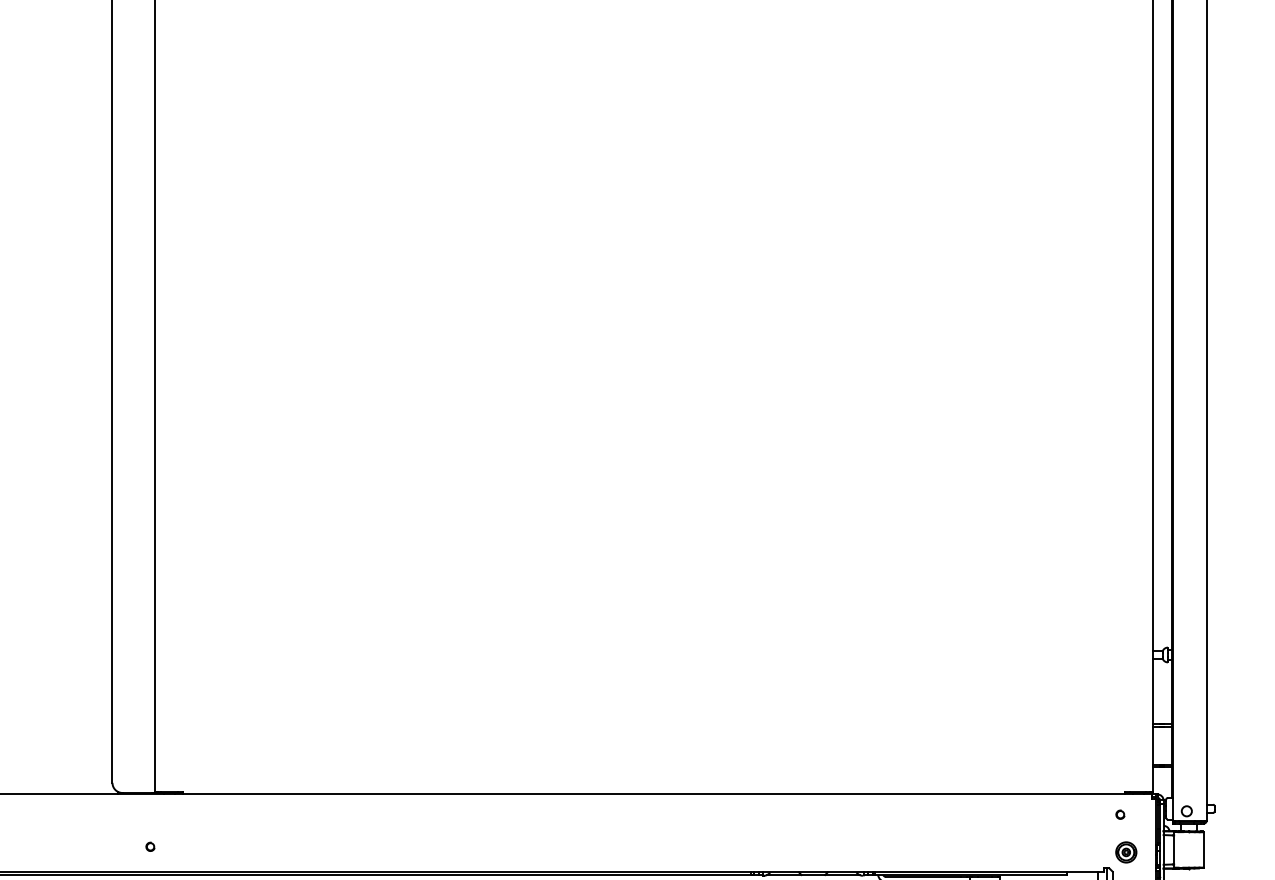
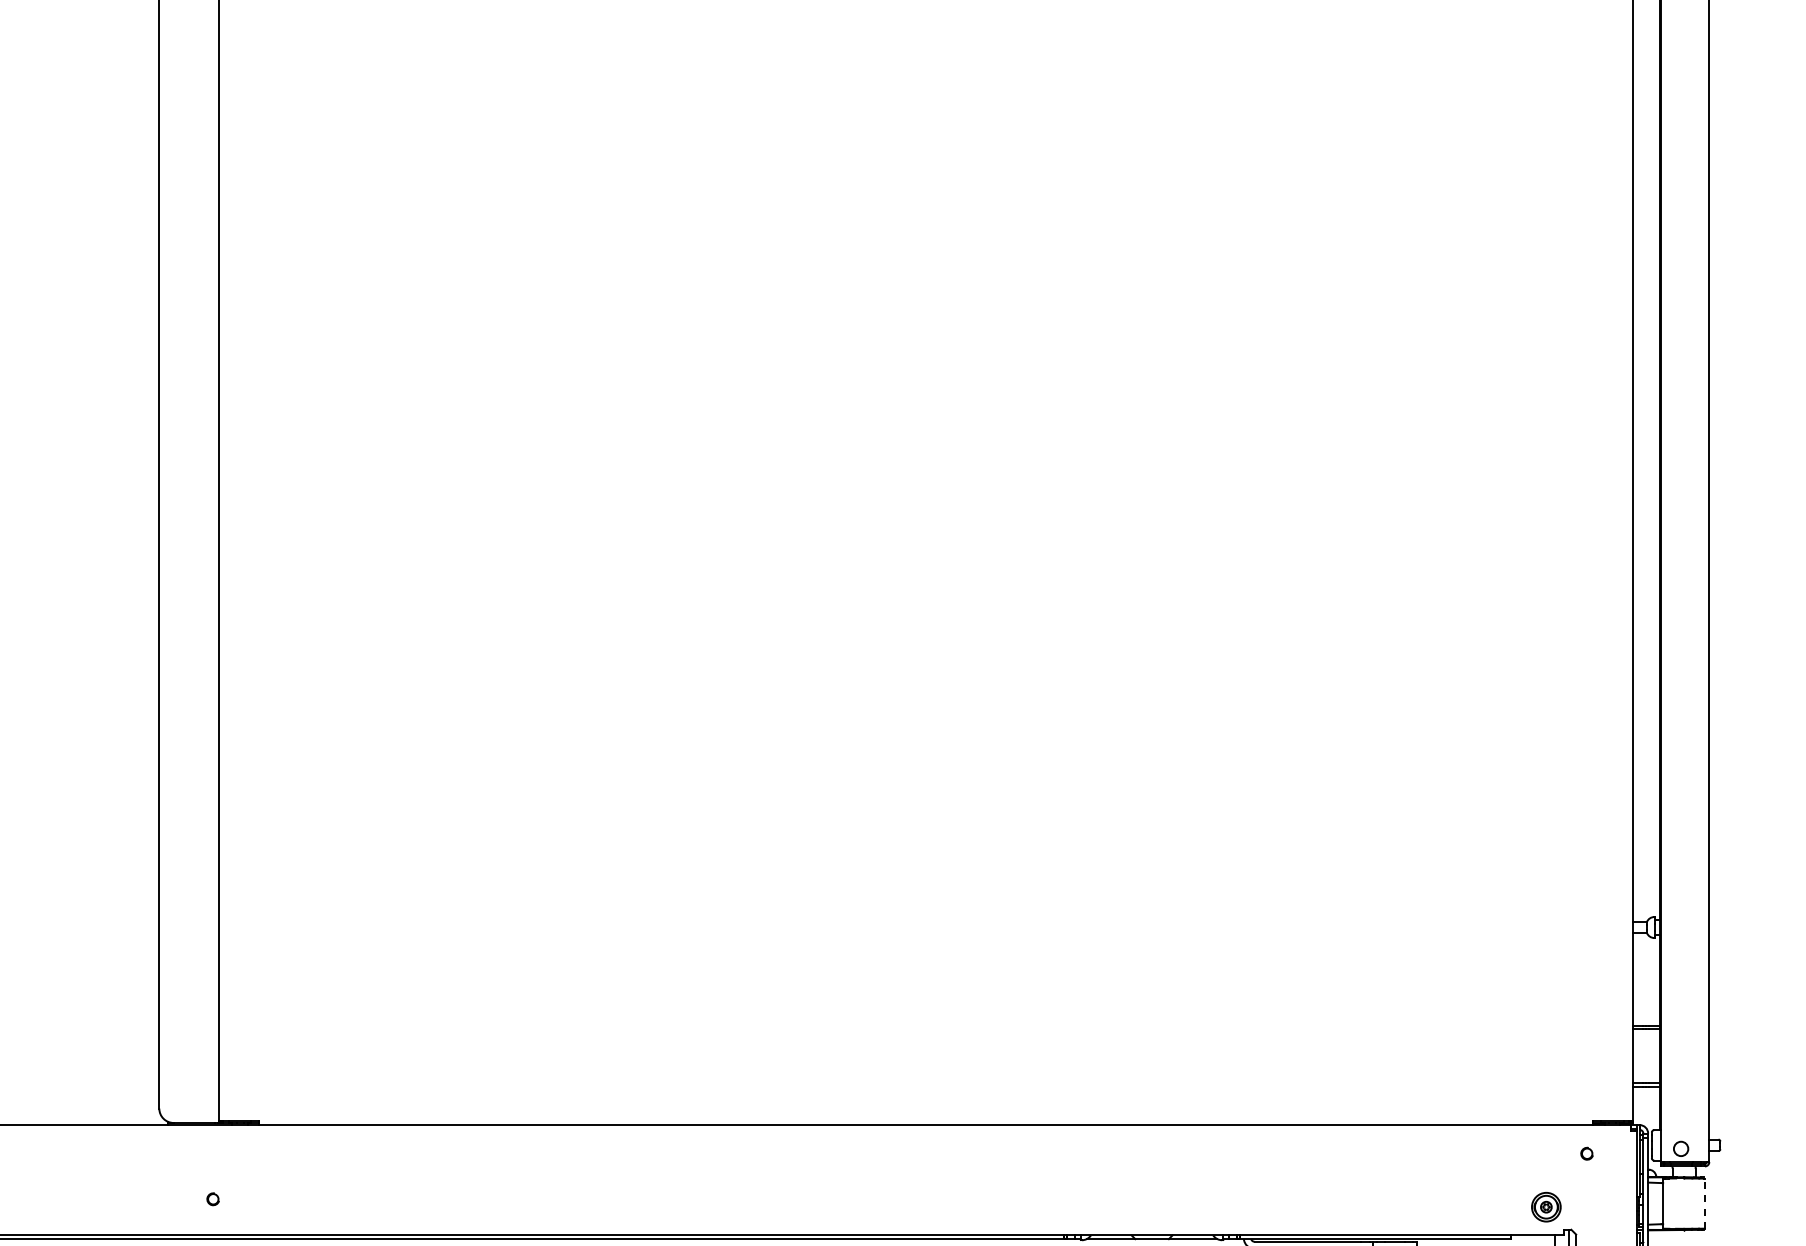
line: (1204, 849) -> (1705, 1203), solid -> dashed
part: (1126, 851) -> (1546, 1206), moved

